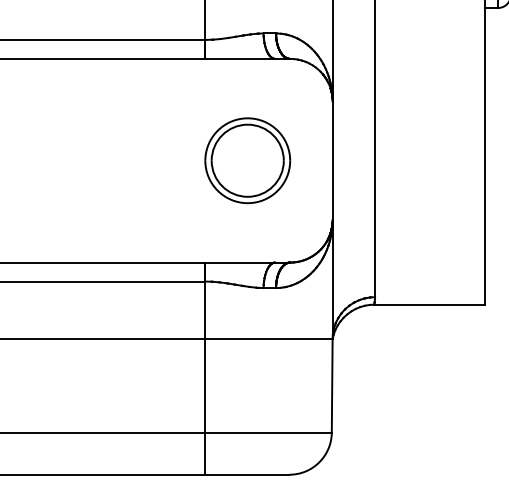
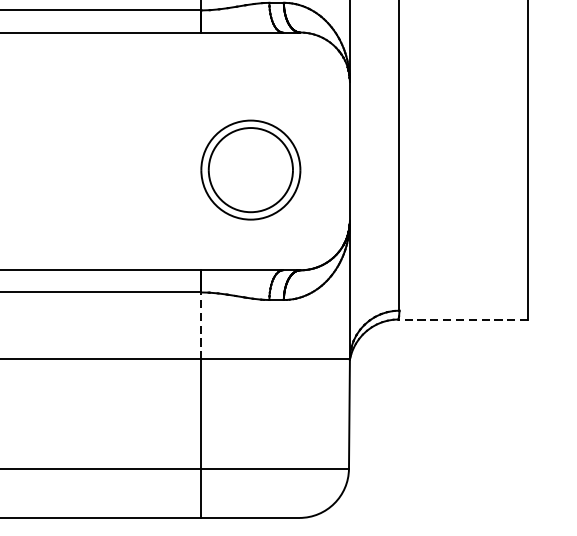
part: (247, 160) -> (250, 169), moved
line: (429, 305) -> (463, 320), solid -> dashed
line: (205, 310) -> (201, 326), solid -> dashed

